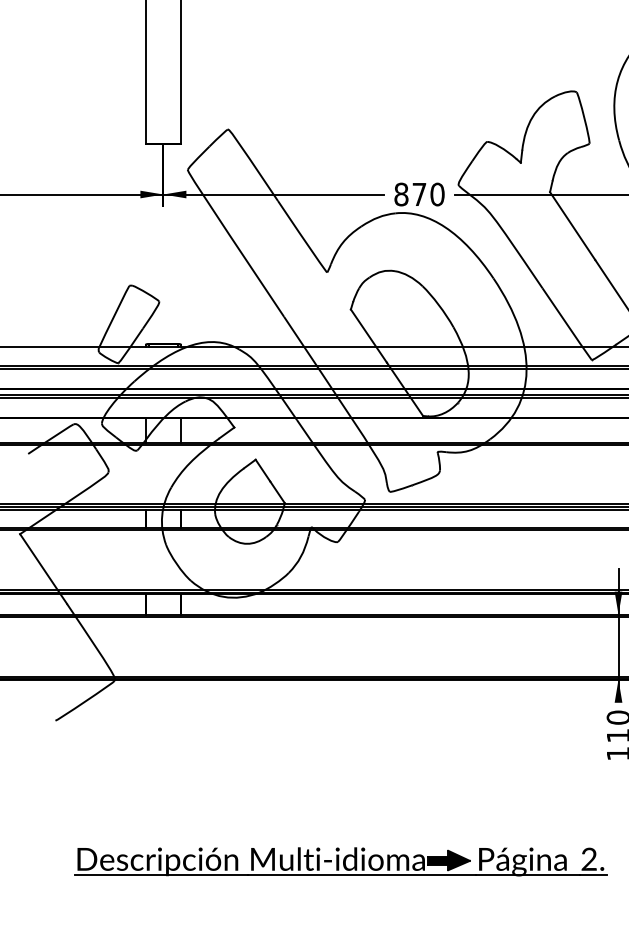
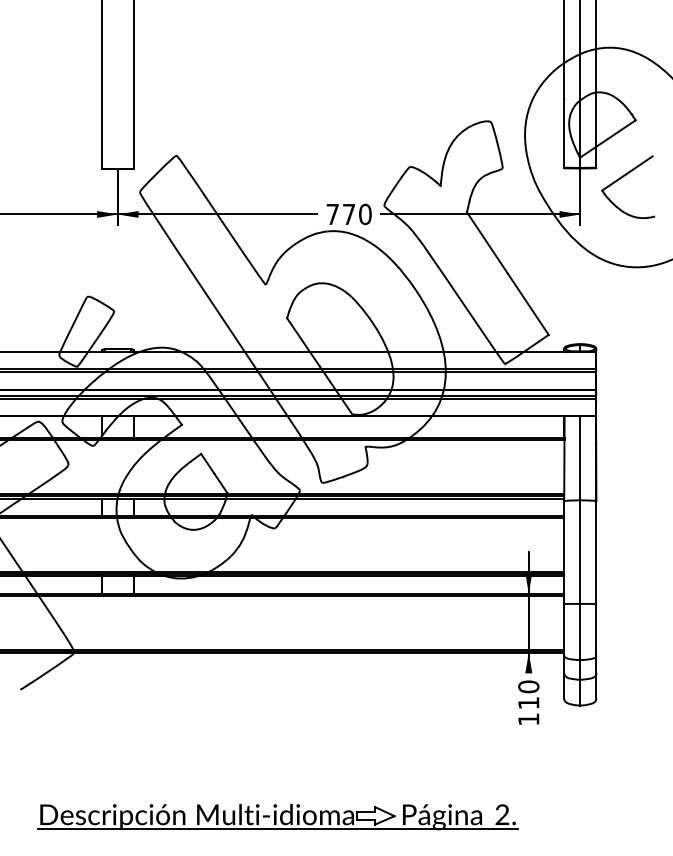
text: (401, 194) -> (332, 214), 870 -> 770
fill: (448, 860) -> (375, 815), removed

